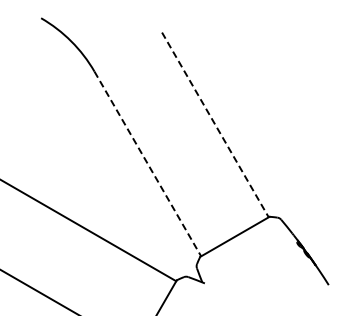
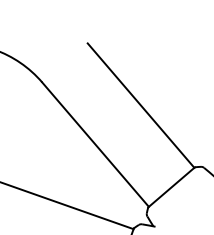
line: (215, 124) -> (141, 105), dashed -> solid
line: (147, 163) -> (95, 144), dashed -> solid

